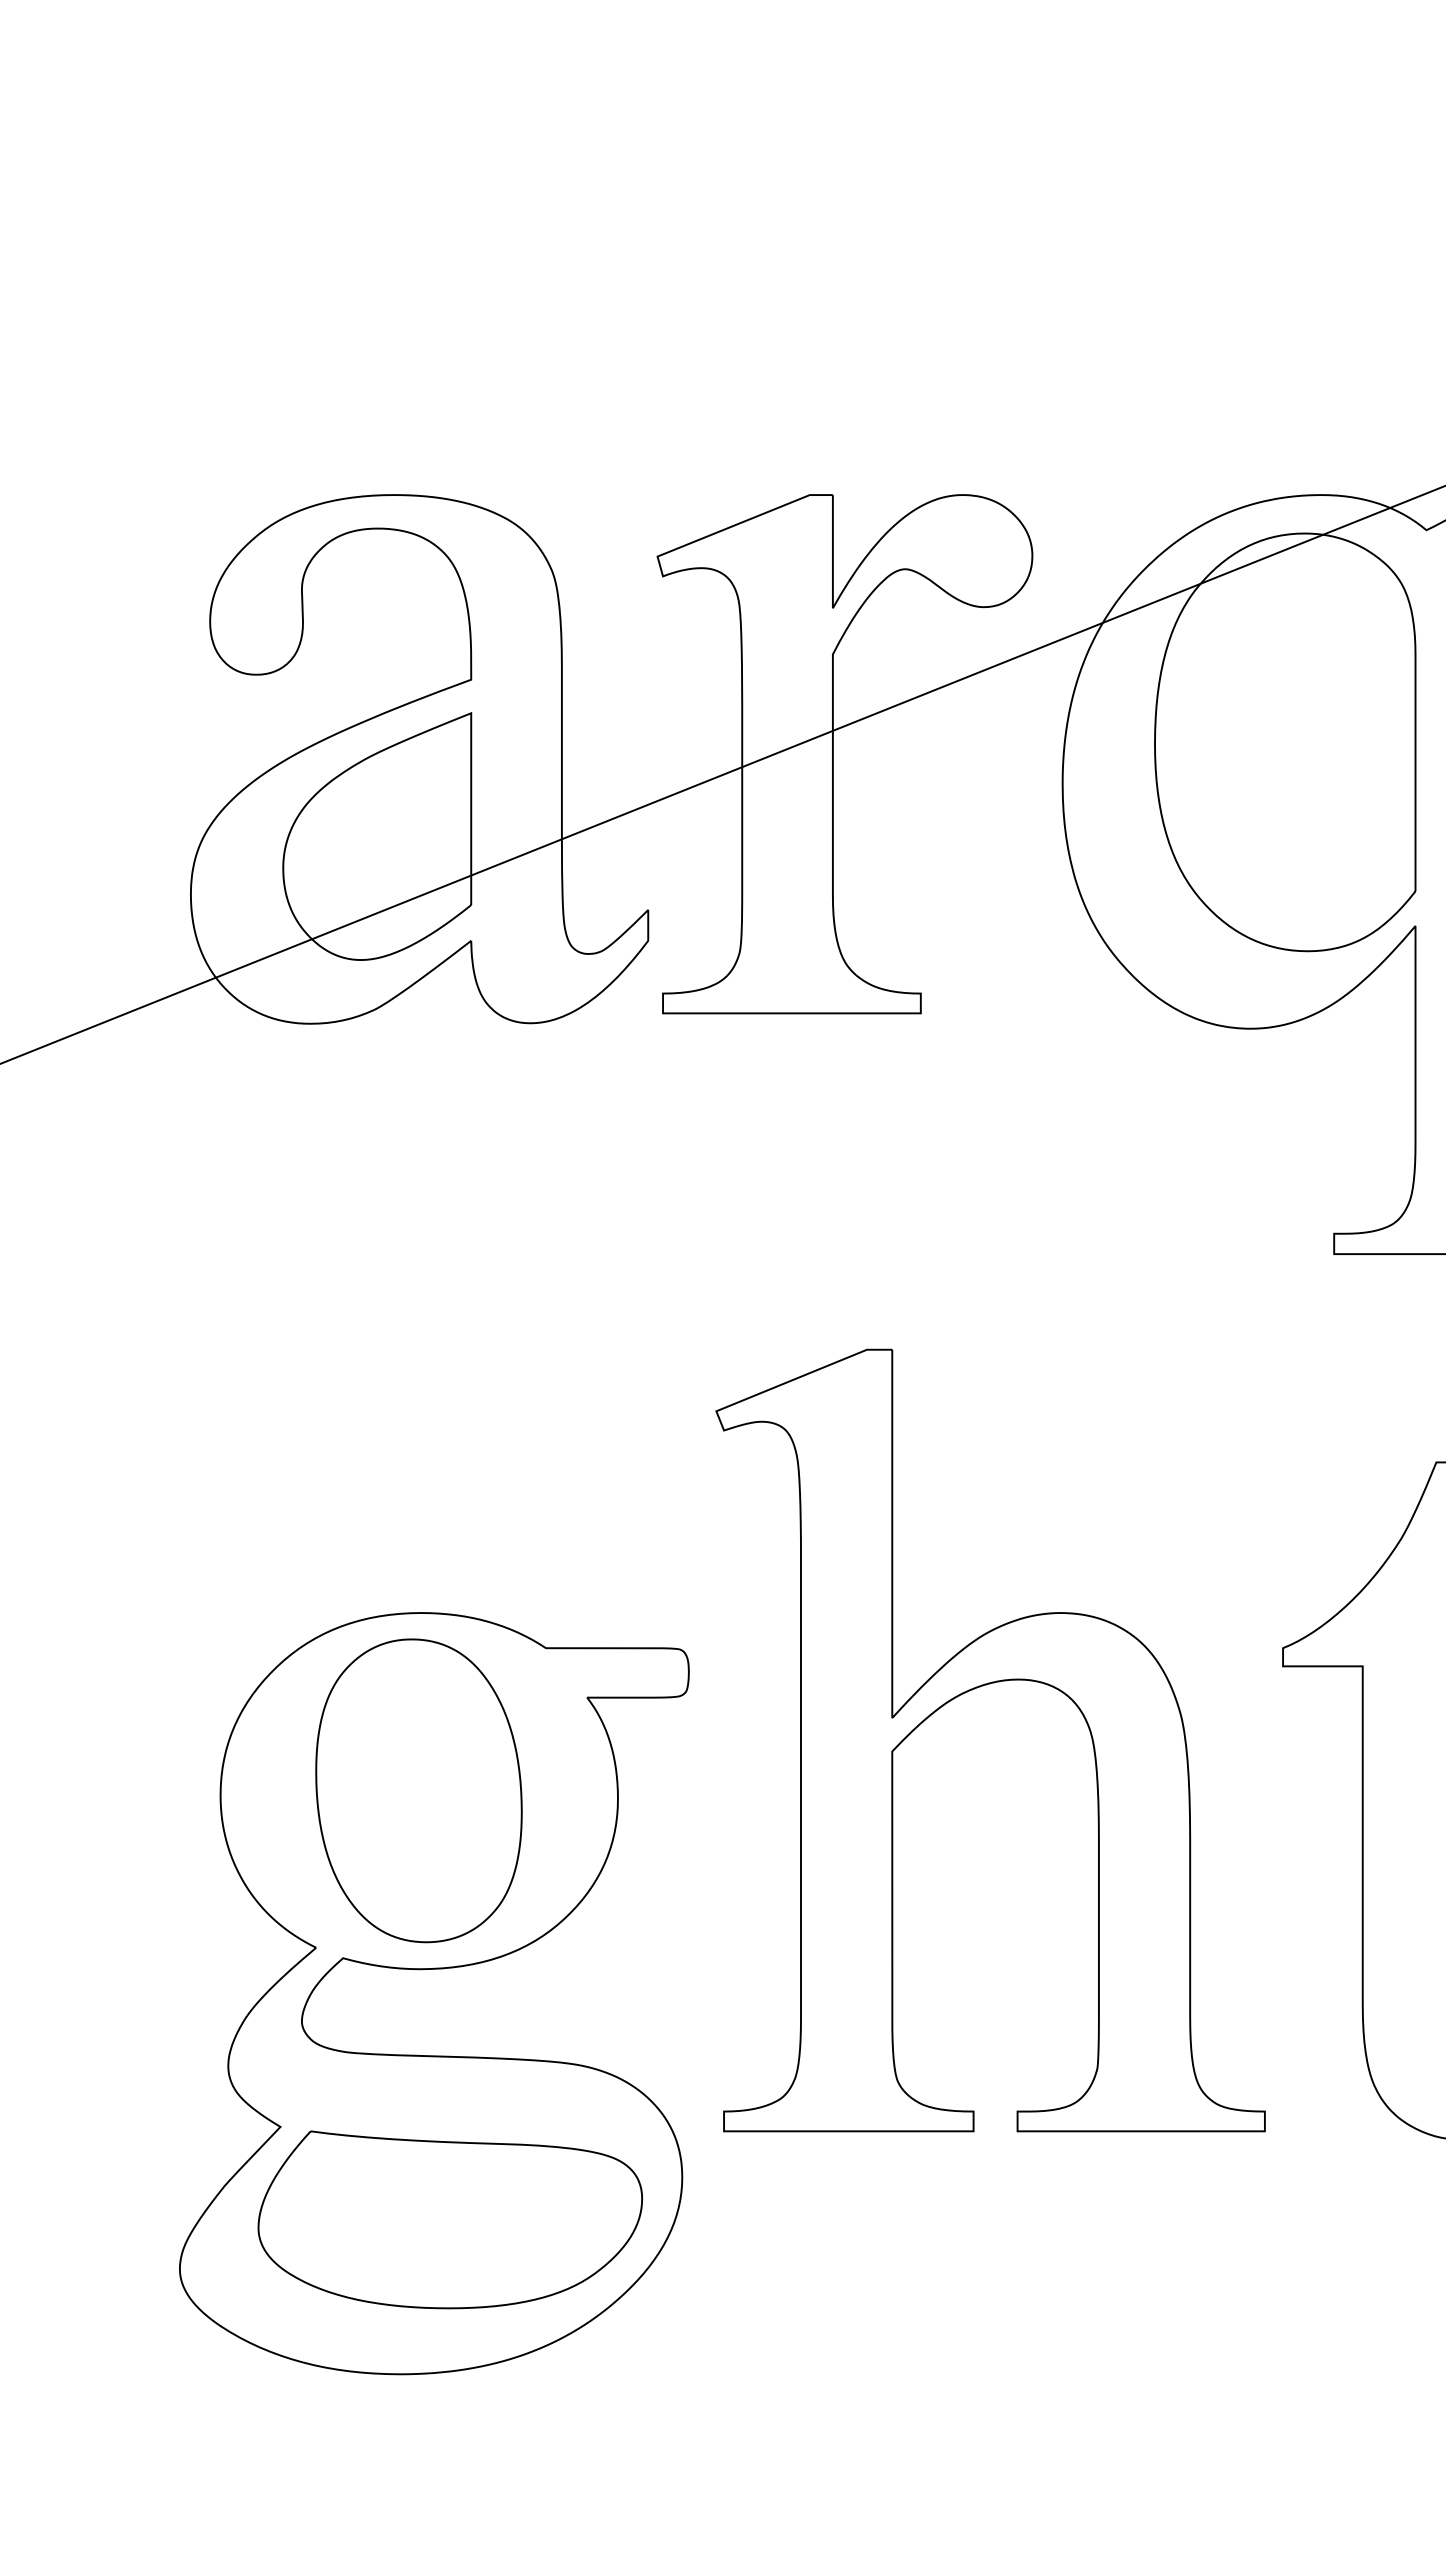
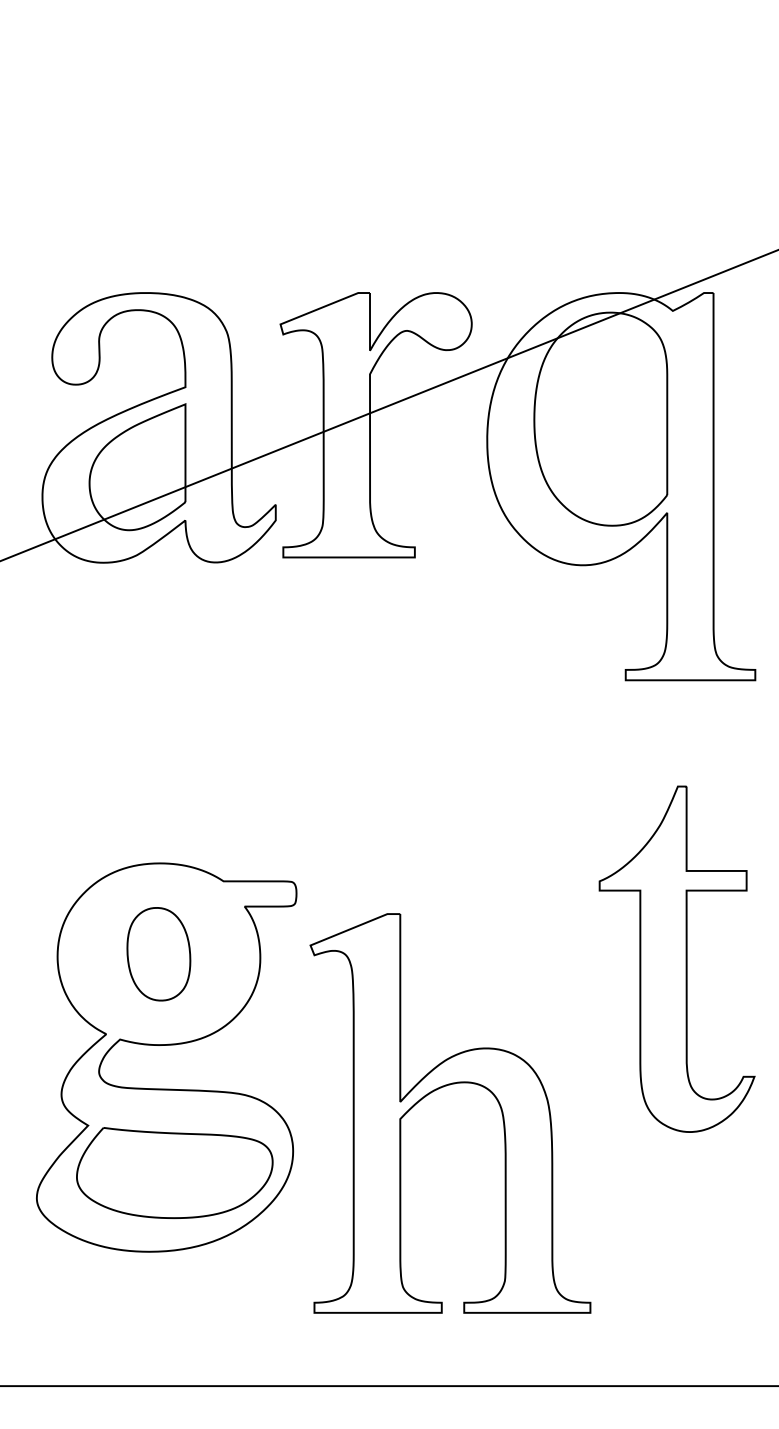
part: (973, 1691) -> (441, 1088), moved
part: (418, 1791) -> (158, 954), size x0.6

